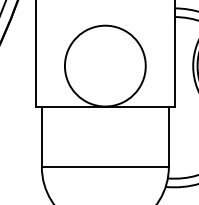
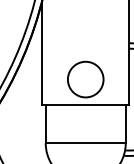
circle: (104, 65) -> (85, 79), size x0.7

